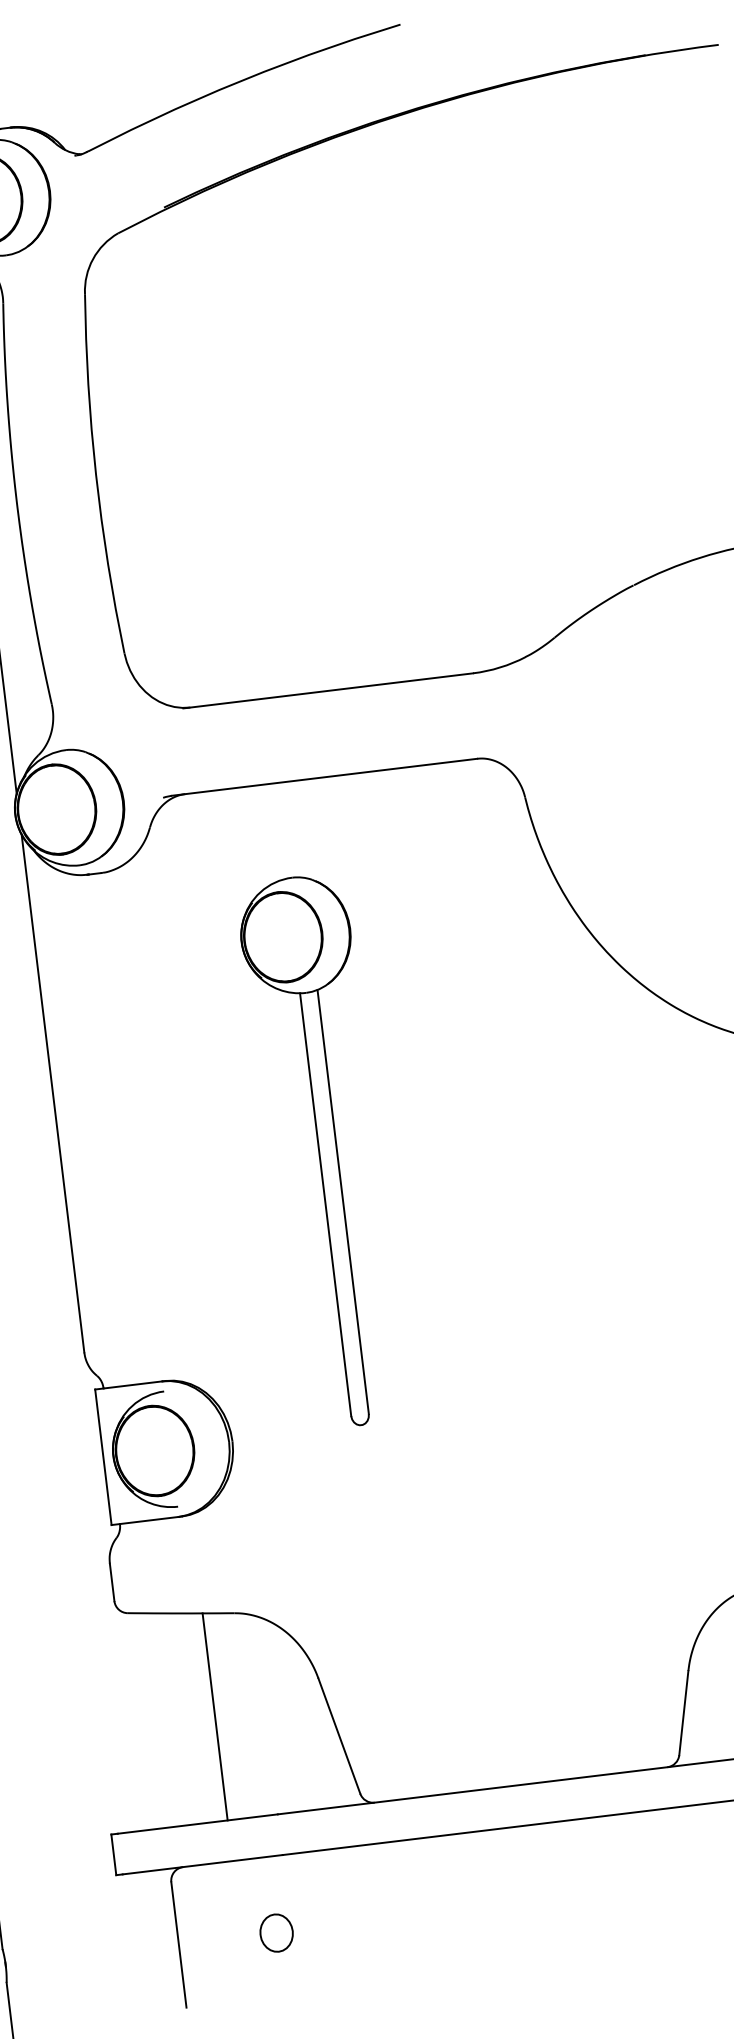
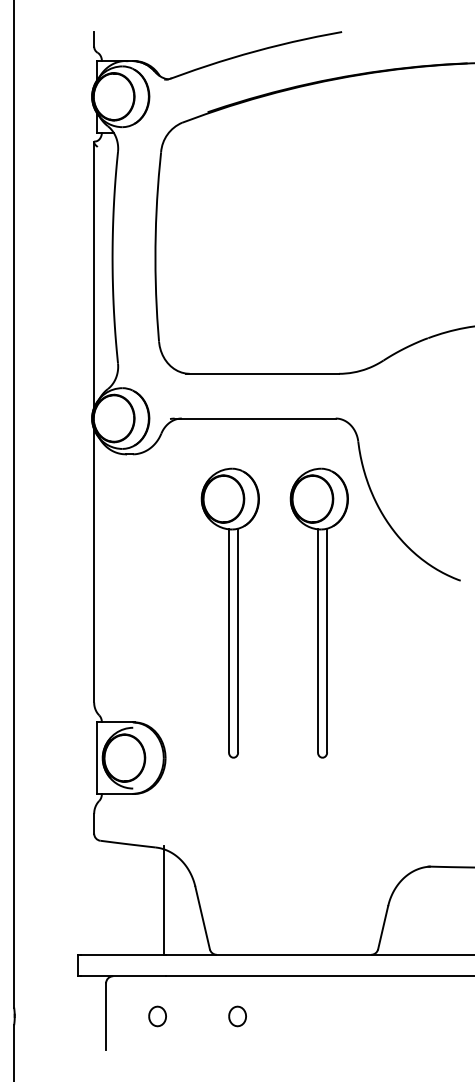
part: (488, 1130) -> (318, 612), added
line: (215, 1715) -> (164, 899), moved
part: (428, 1914) -> (237, 1016), added

